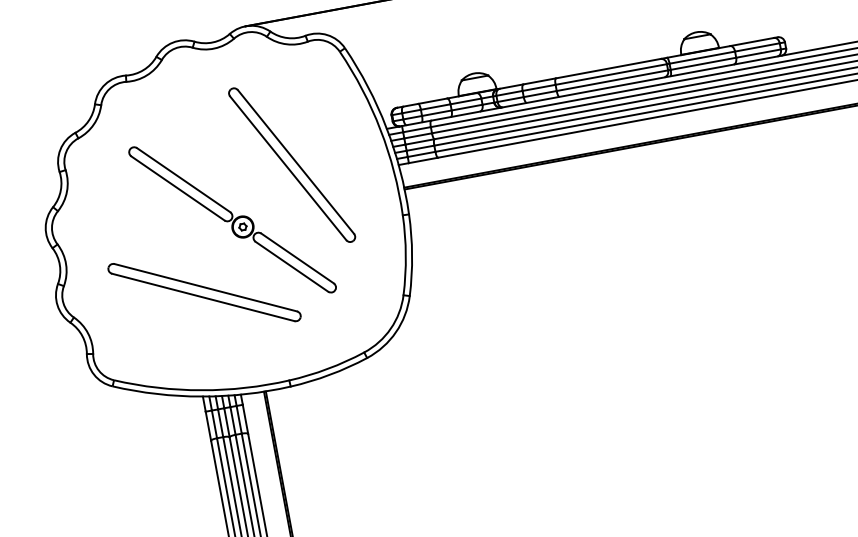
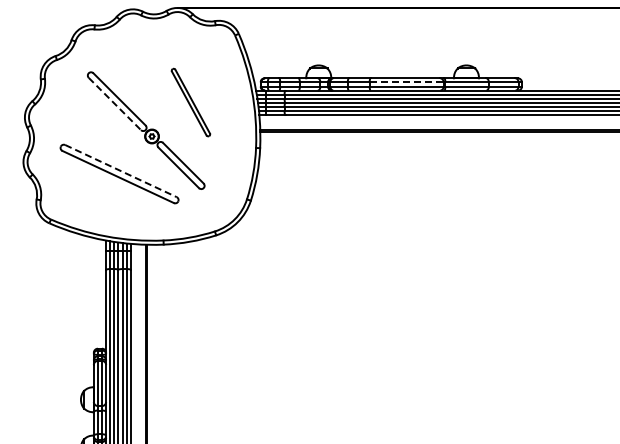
line: (611, 74) -> (406, 82), solid -> dashed
part: (291, 165) -> (190, 102), size x0.6
line: (177, 189) -> (114, 104), solid -> dashed
line: (205, 288) -> (120, 171), solid -> dashed

